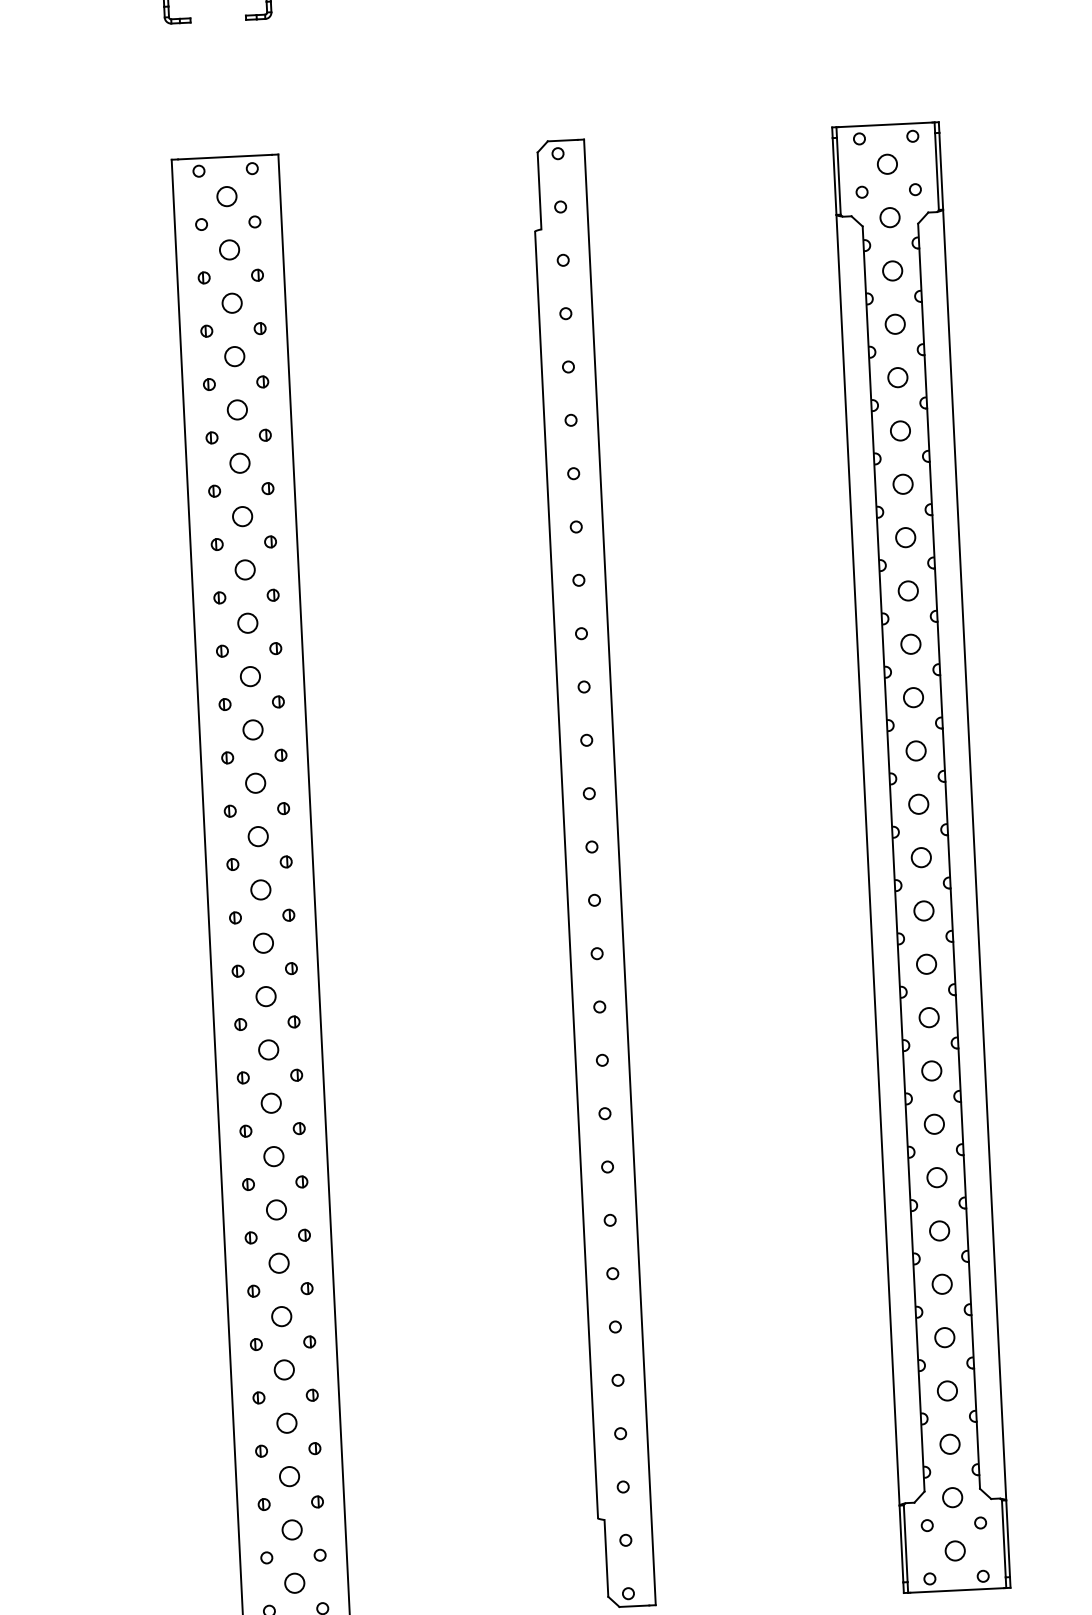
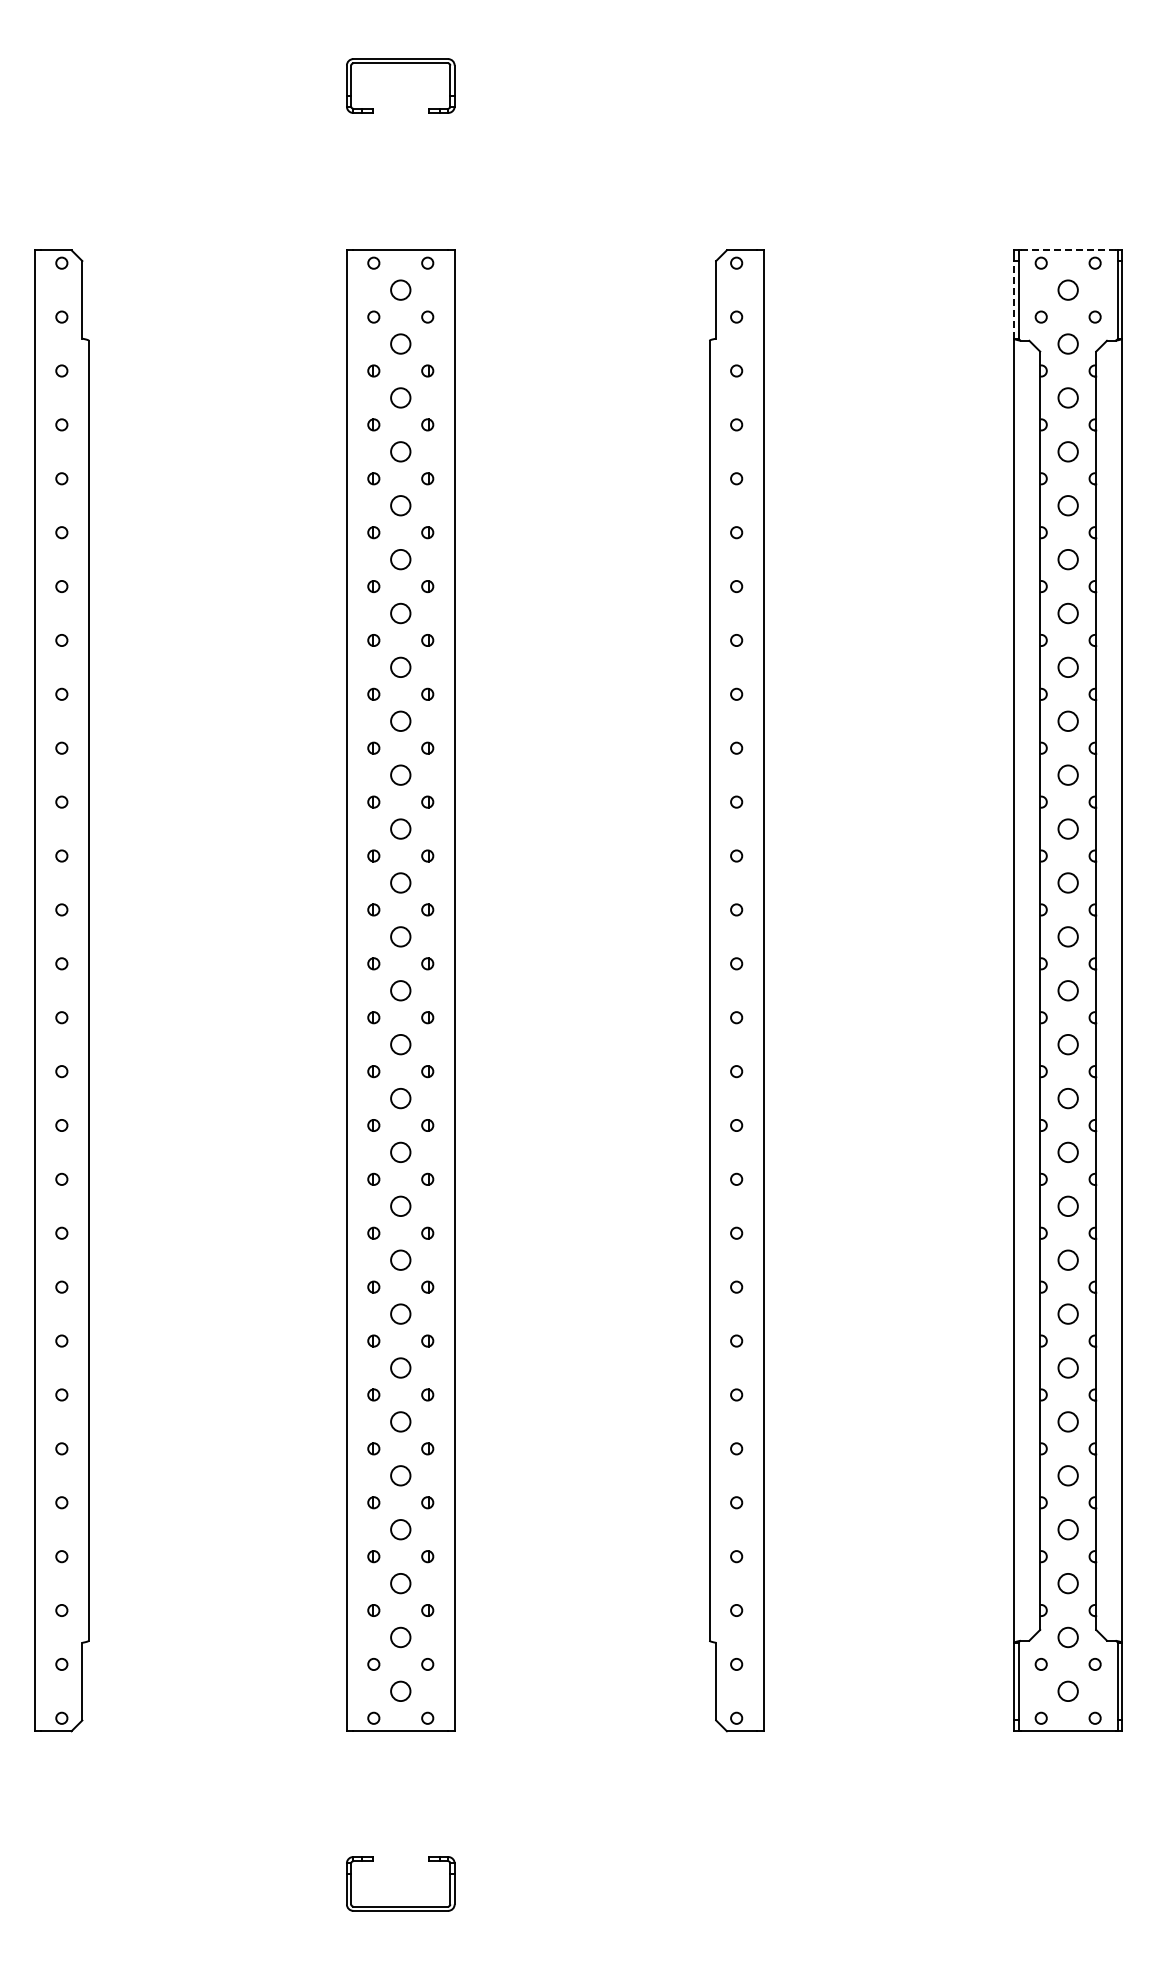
line: (885, 125) -> (1068, 250), solid -> dashed
line: (834, 176) -> (1014, 299), solid -> dashed

